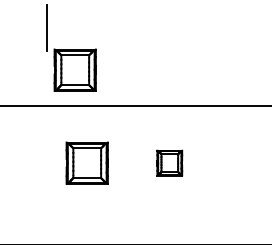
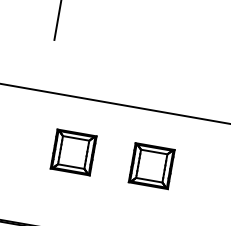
part: (74, 69) -> (77, 61), removed
part: (169, 162) -> (151, 165), size x1.67

